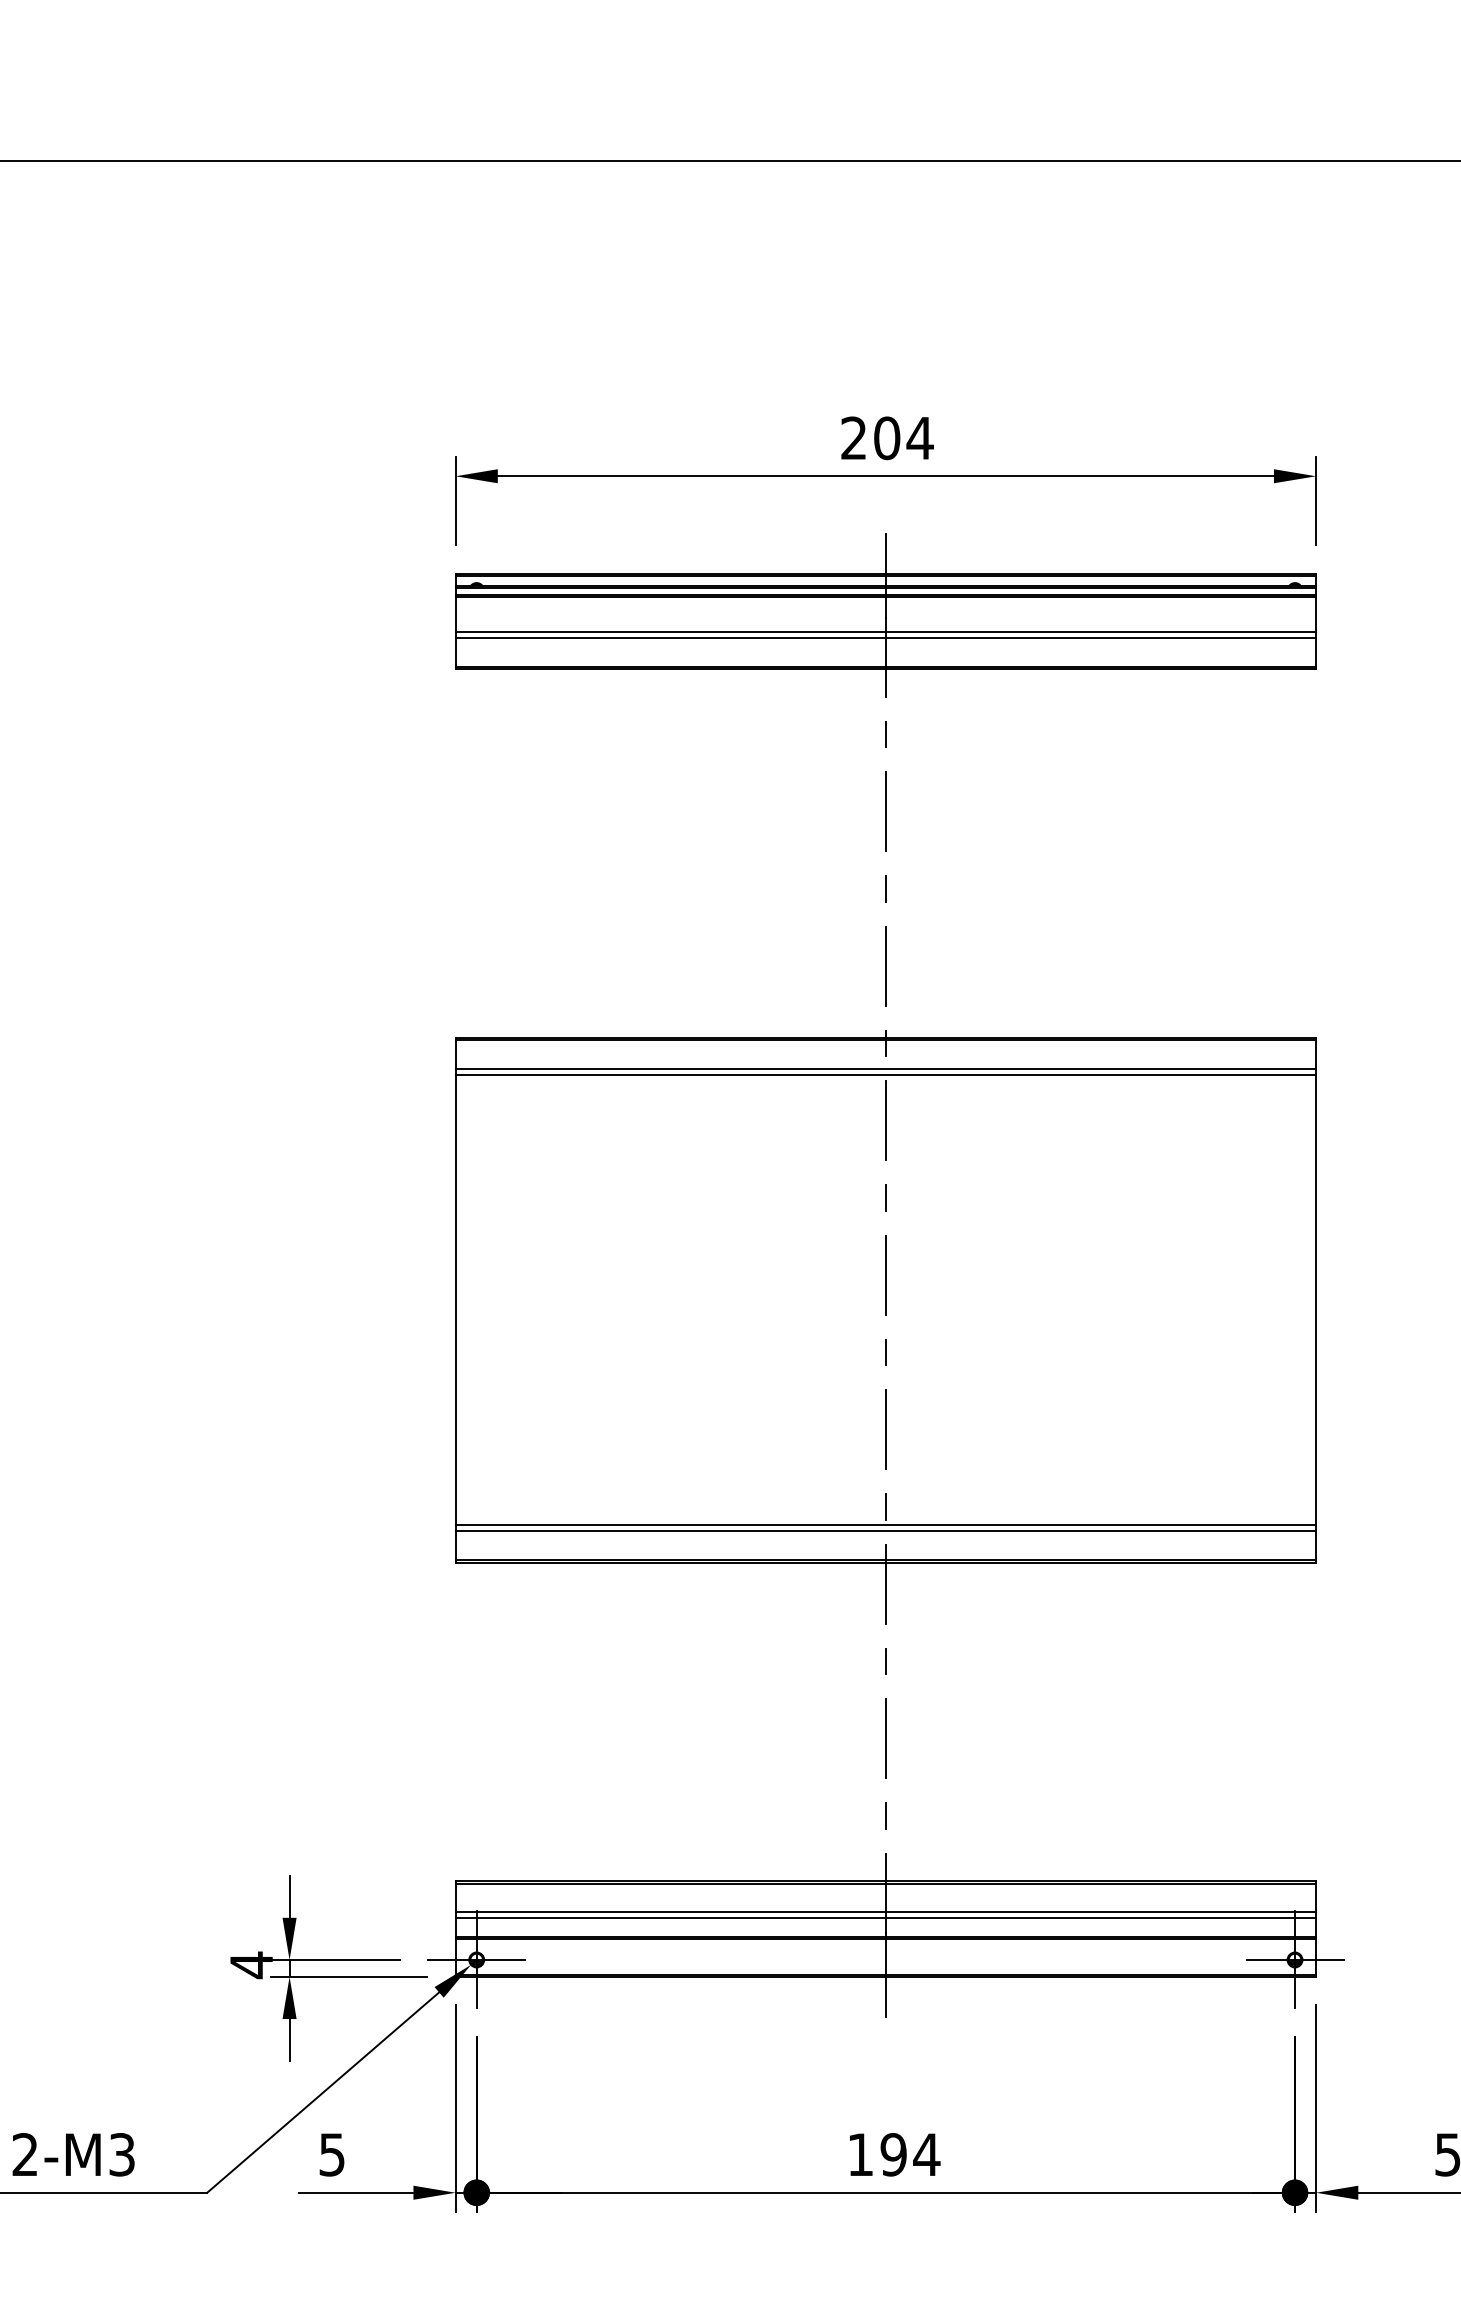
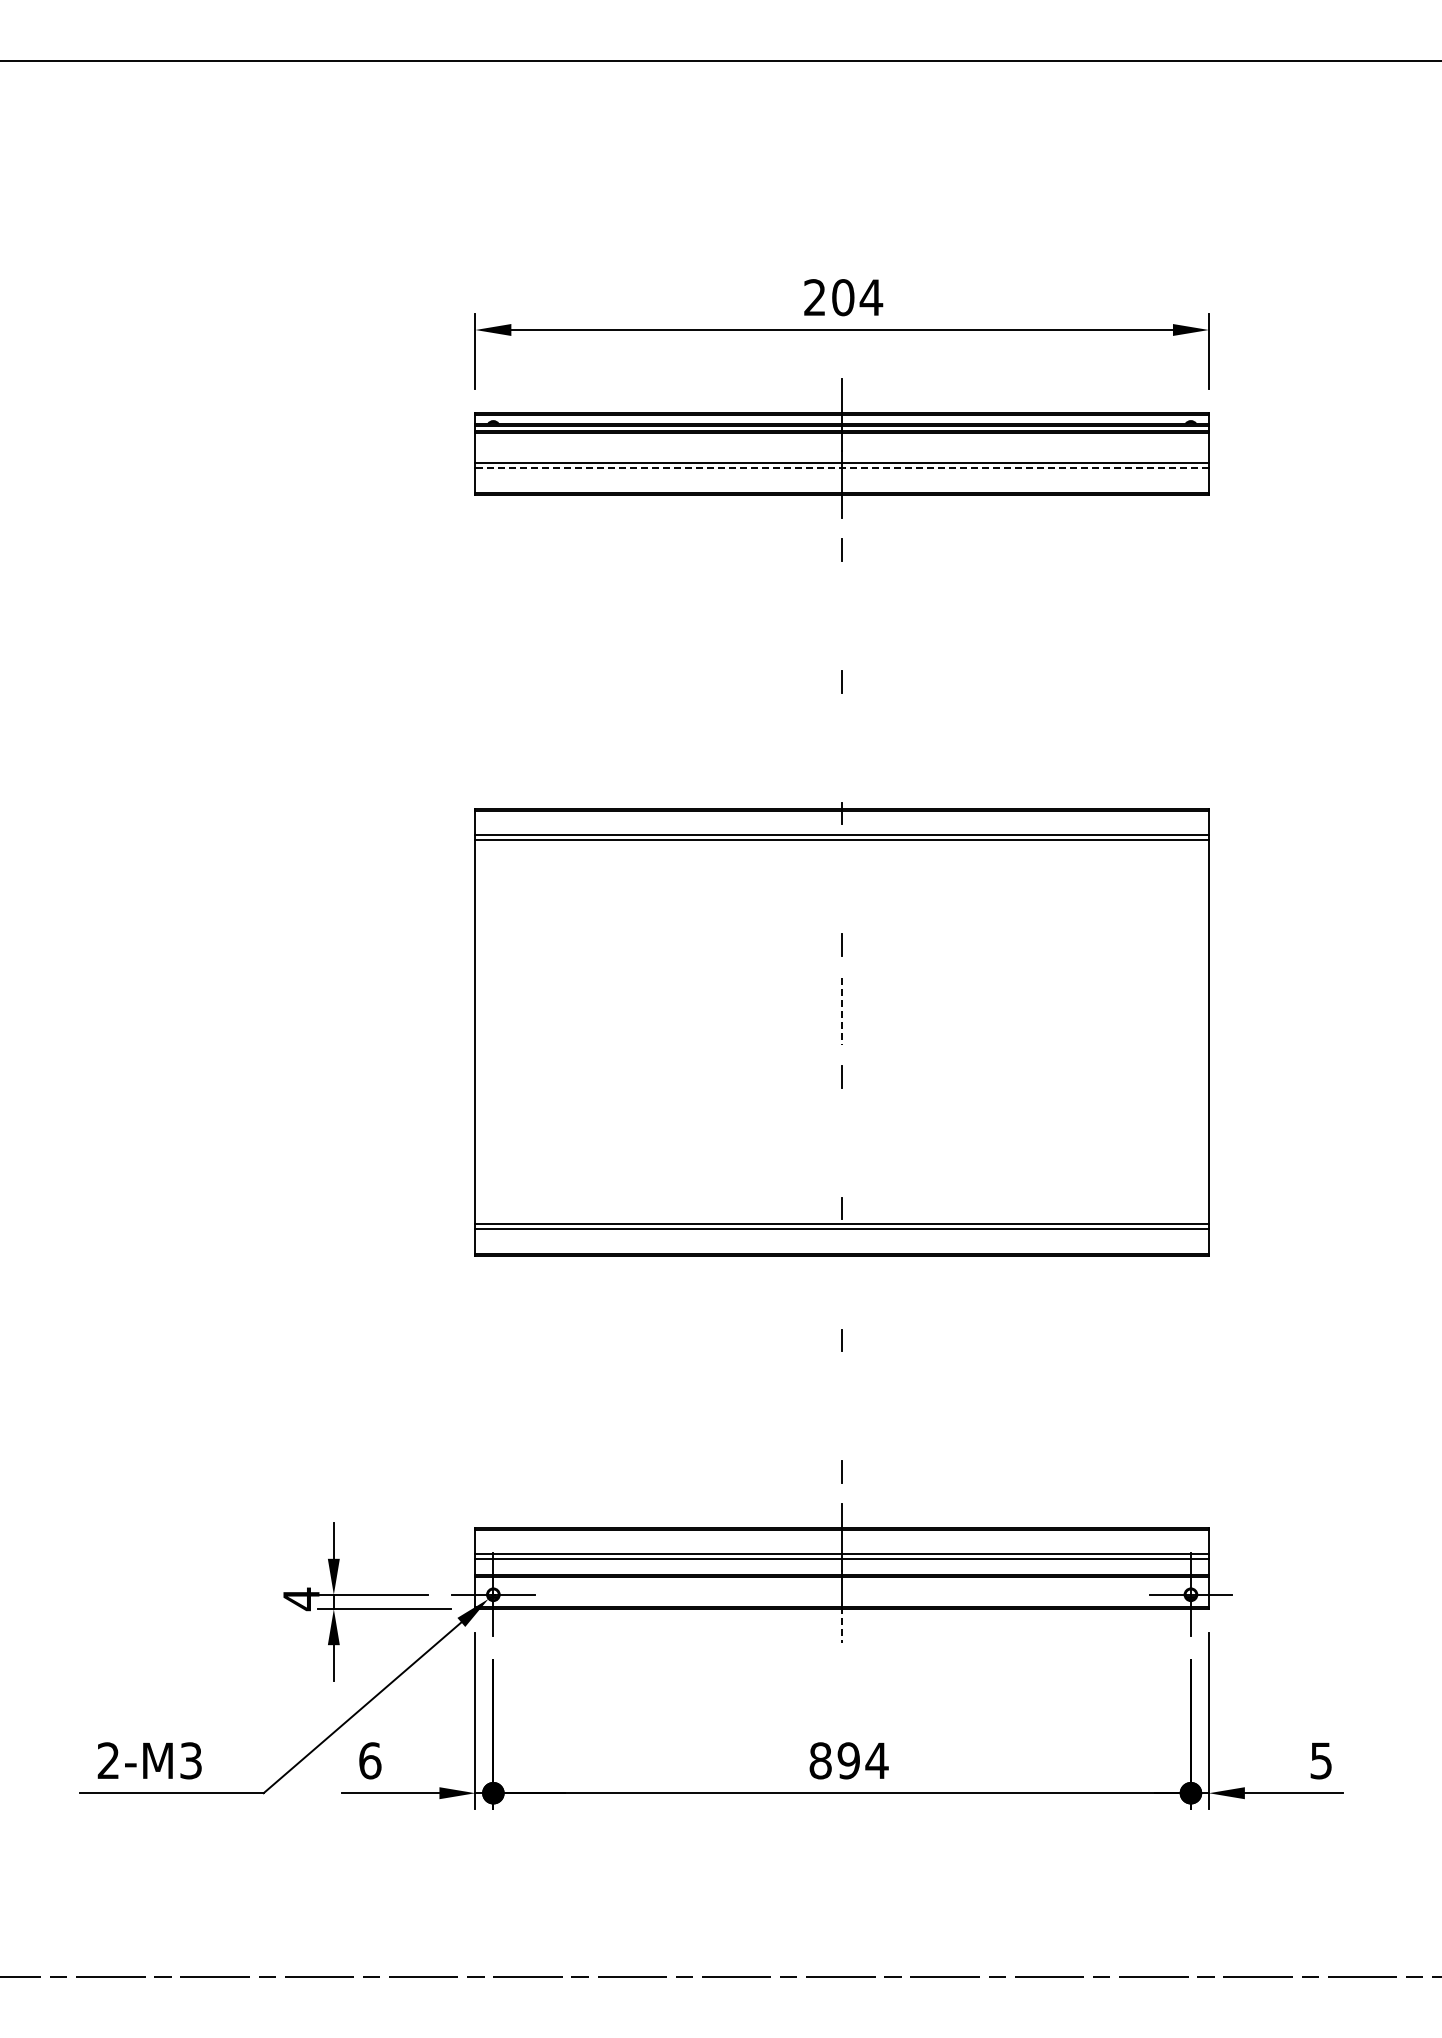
line: (886, 638) -> (842, 468), solid -> dashed
line: (886, 811) -> (842, 615), removed
line: (886, 966) -> (842, 747), removed
line: (886, 1119) -> (842, 878), removed
line: (886, 1275) -> (842, 1011), solid -> dashed
line: (885, 1429) -> (841, 1142), removed
line: (886, 1584) -> (842, 1274), removed
line: (886, 1737) -> (842, 1405), removed
line: (886, 1996) -> (842, 1625), solid -> dashed
text: (332, 2154) -> (370, 1760), 5 -> 6
text: (860, 2154) -> (820, 1760), 194 -> 894

